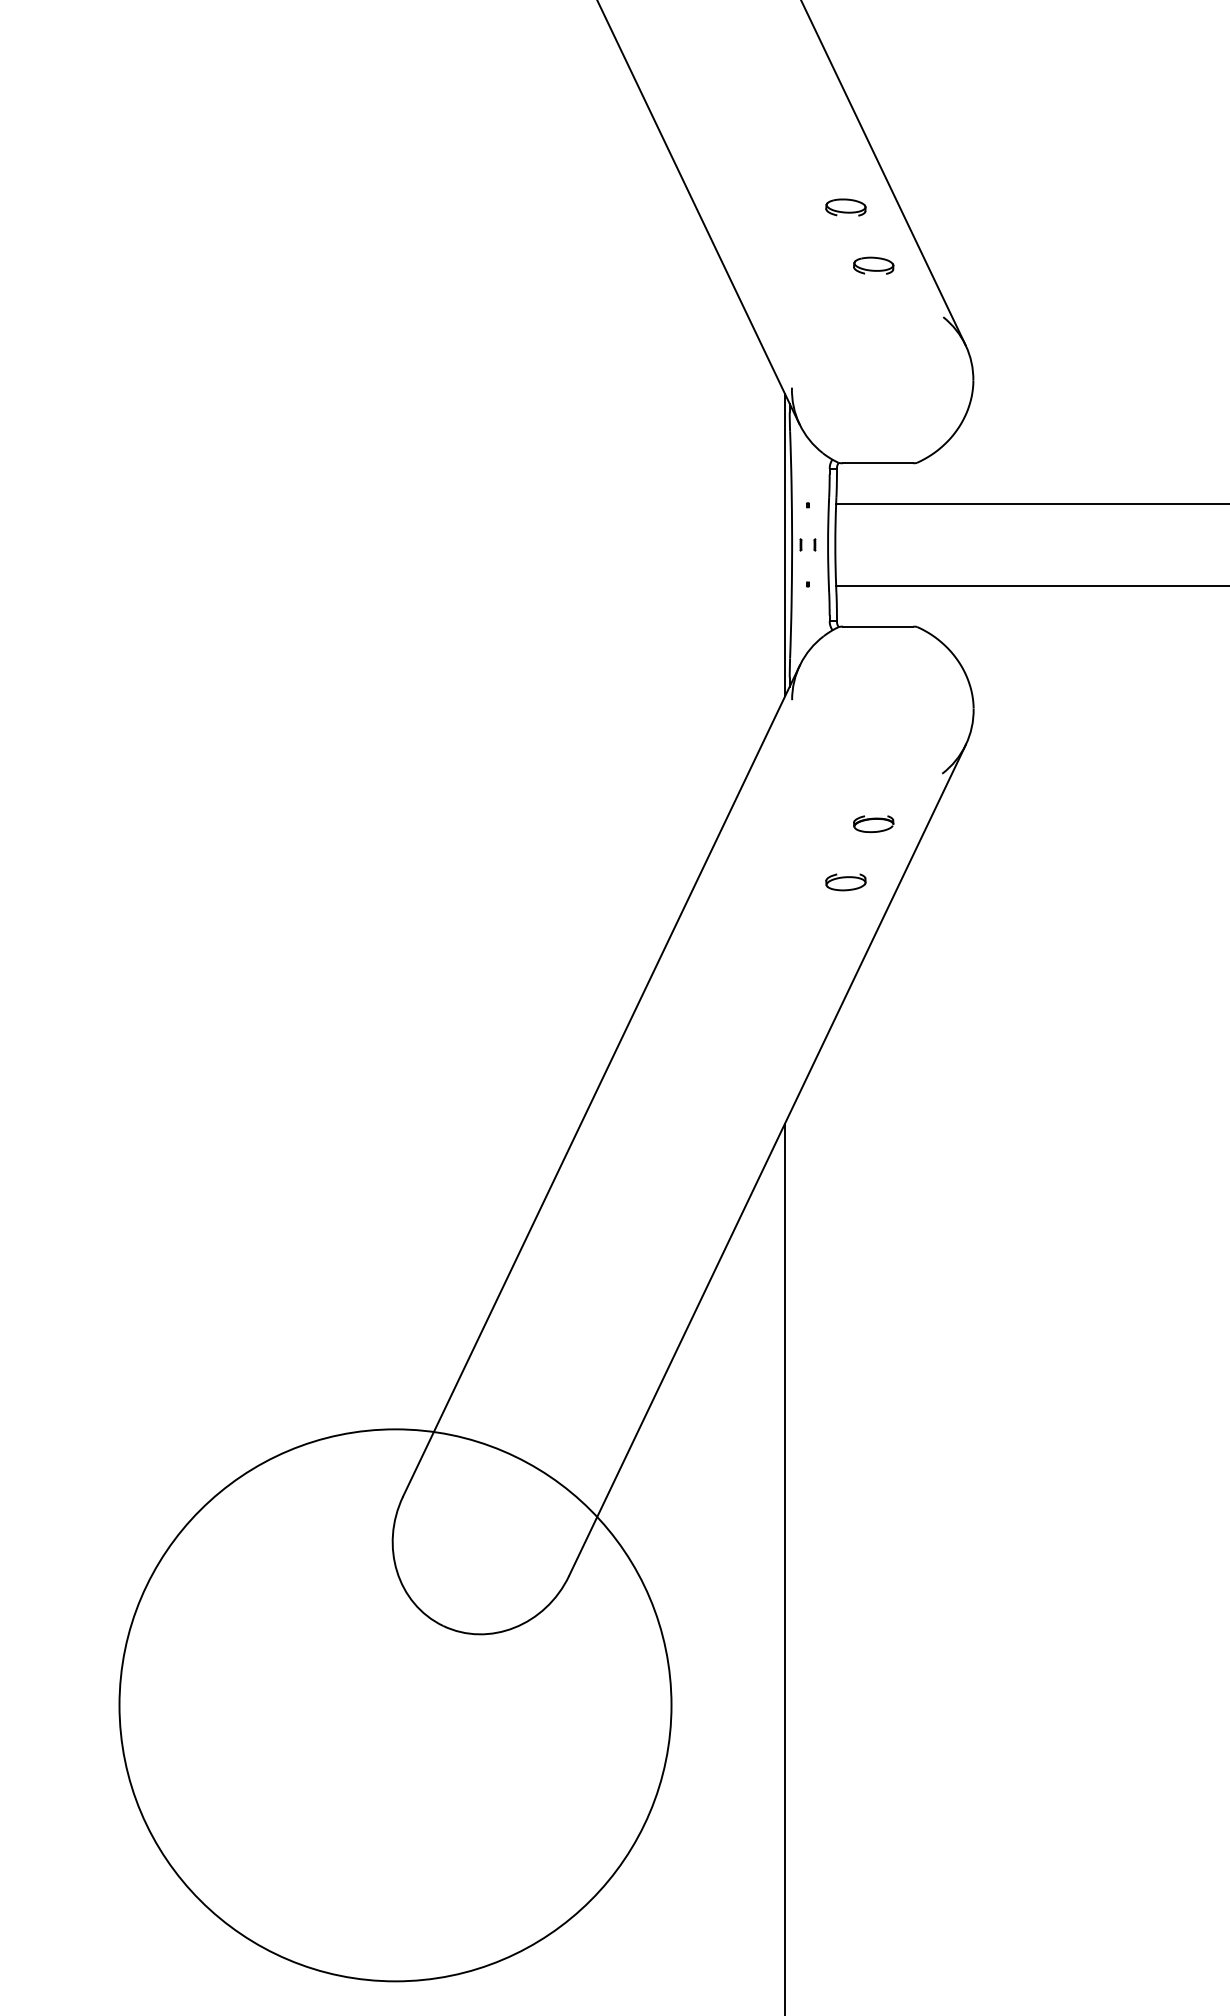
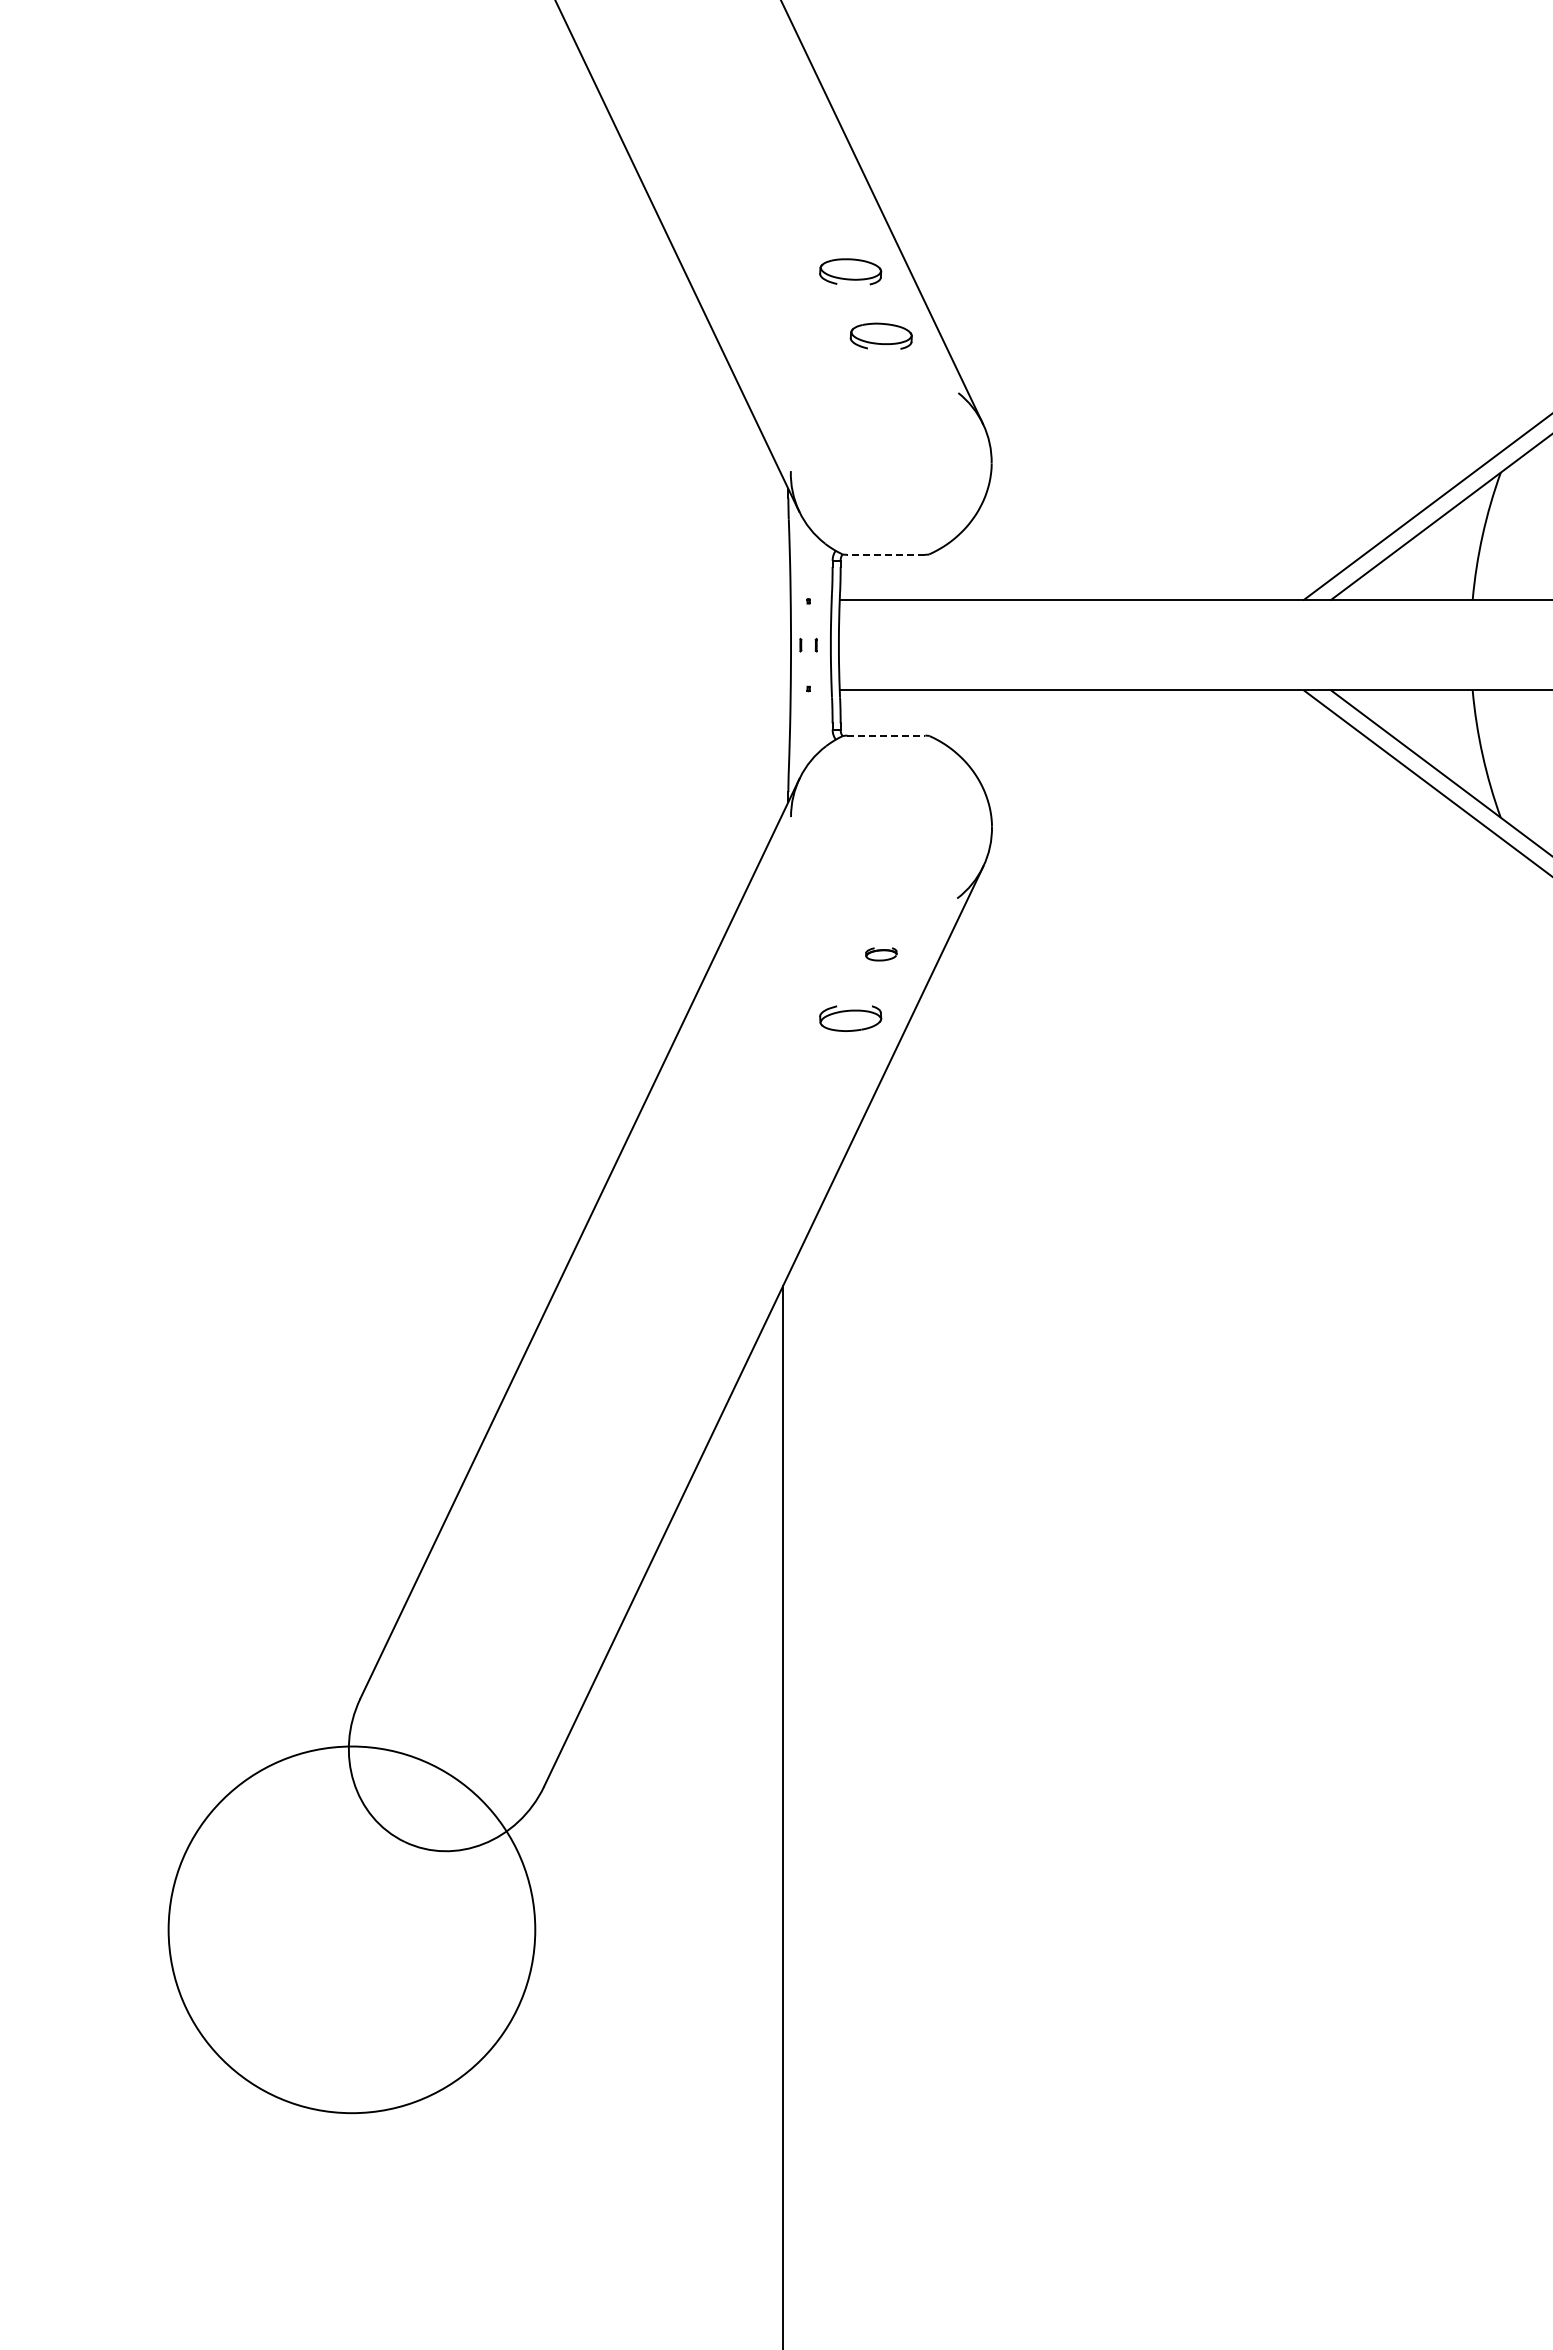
part: (845, 207) -> (850, 271), size x1.4
part: (873, 265) -> (881, 335), size x1.4
line: (878, 463) -> (886, 554), solid -> dashed
line: (785, 545) -> (783, 645), removed
line: (878, 626) -> (886, 735), solid -> dashed
part: (873, 824) -> (881, 954), size x0.7
part: (845, 882) -> (850, 1018), size x1.4
circle: (395, 1705) -> (351, 1929), size x0.6

